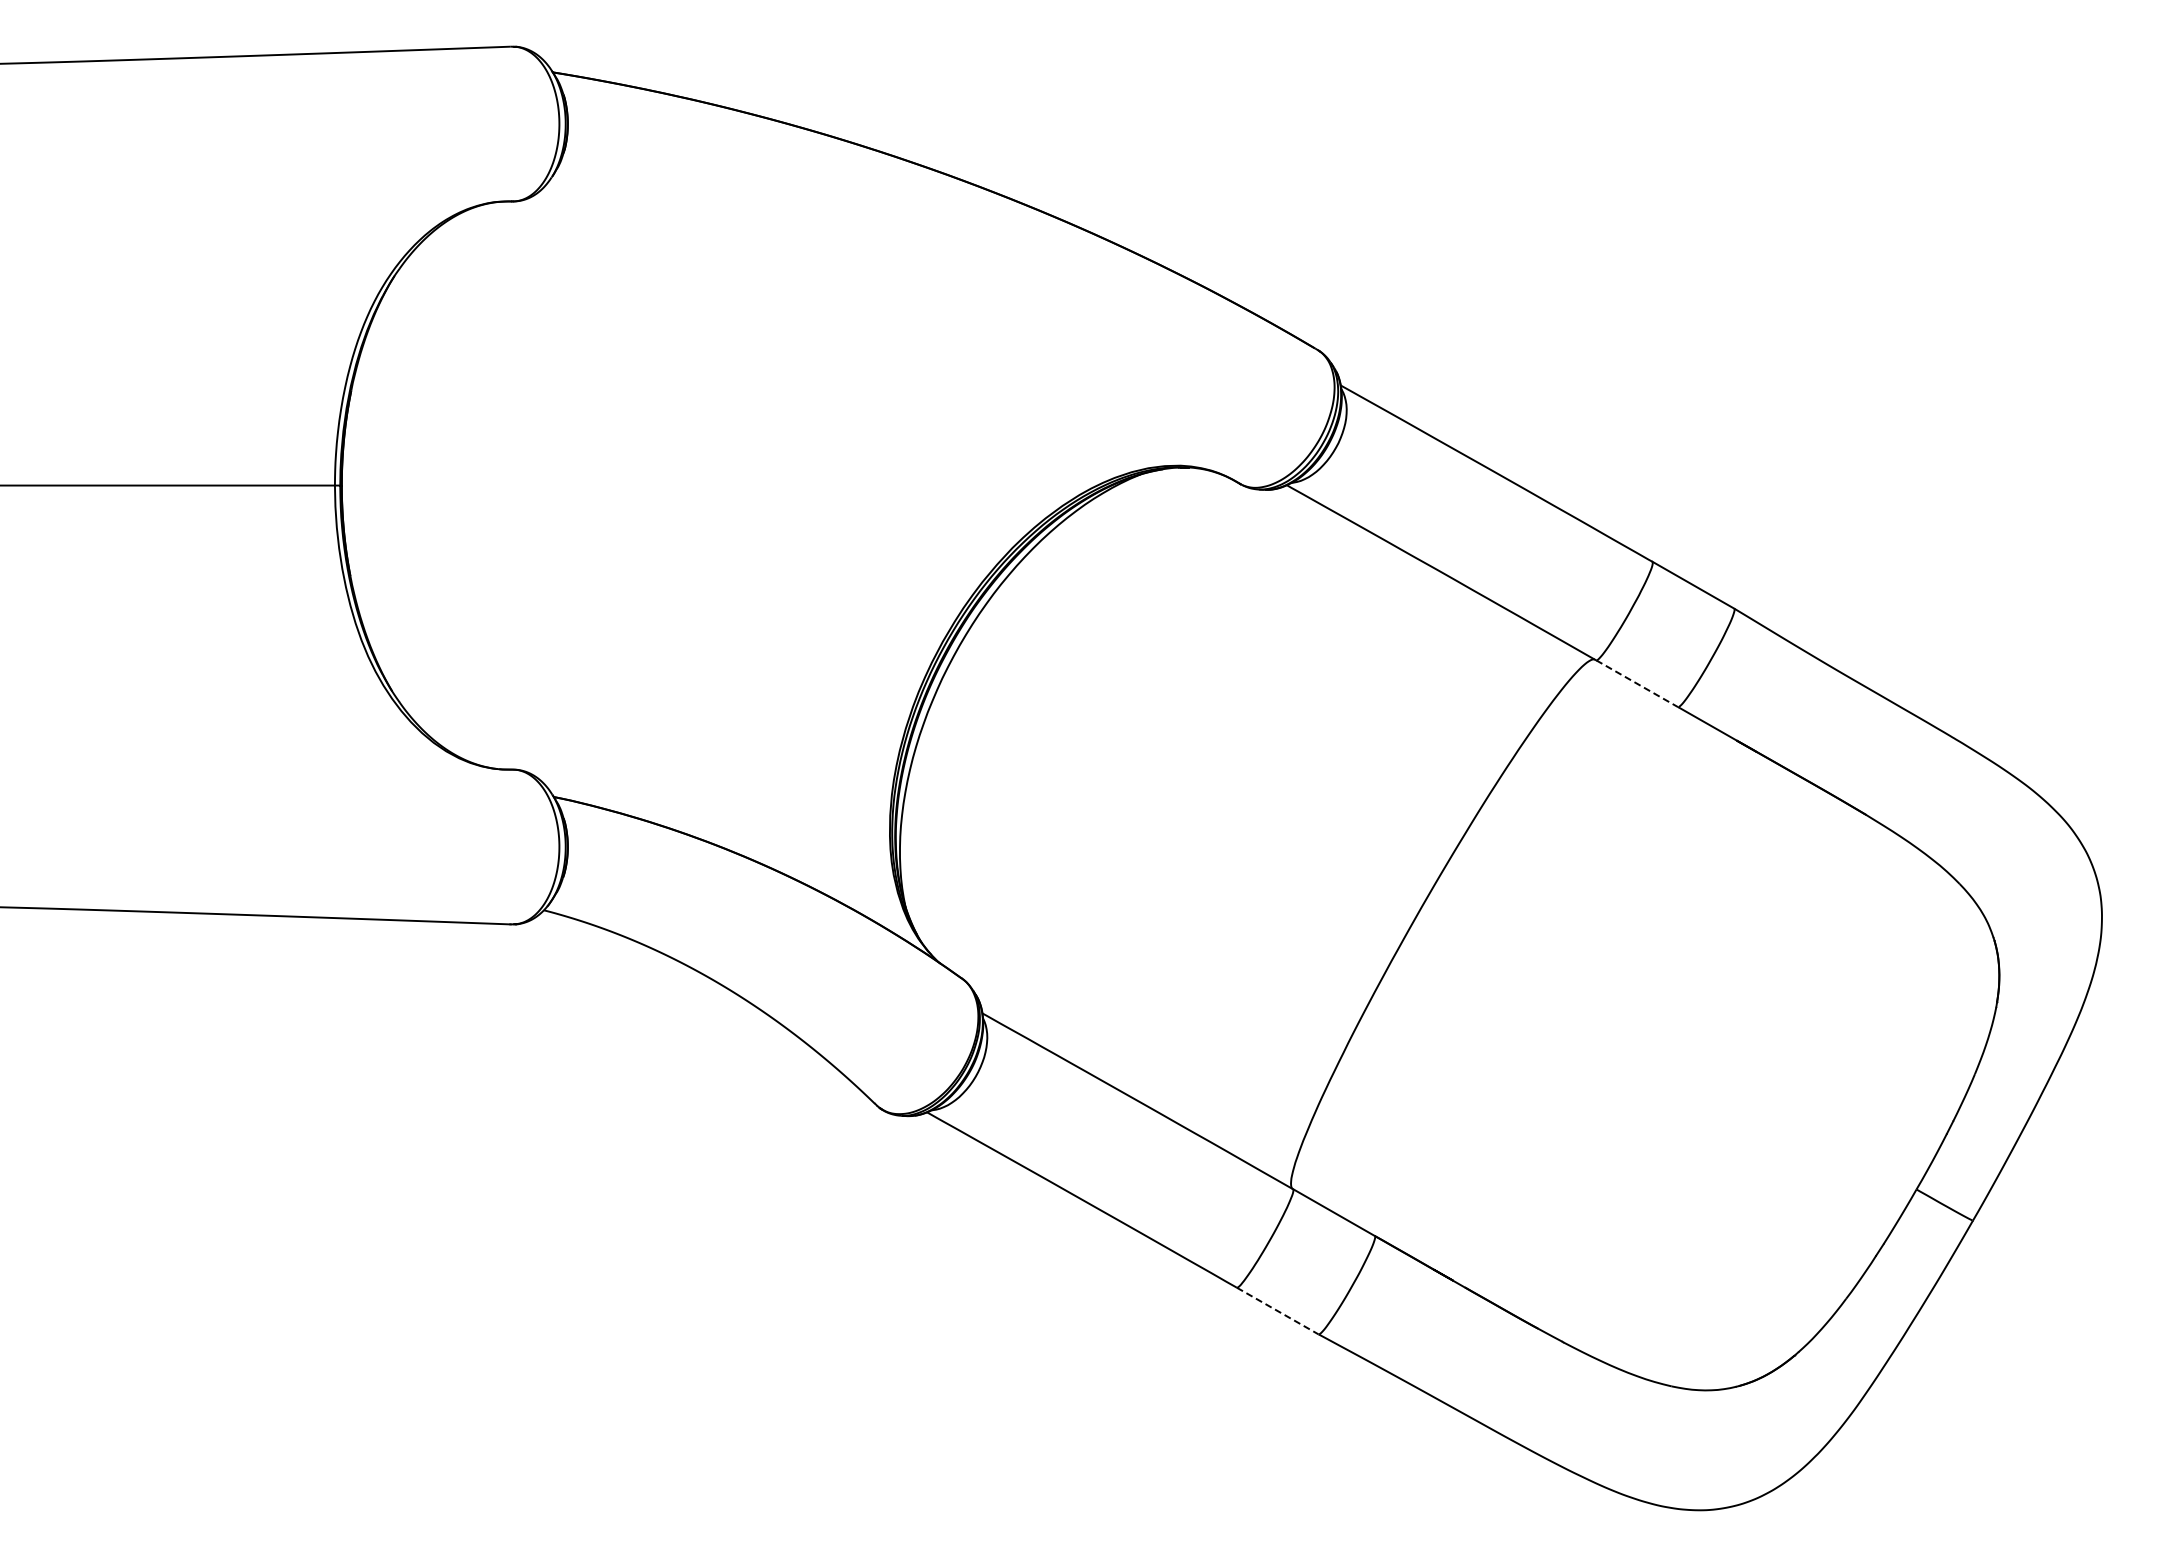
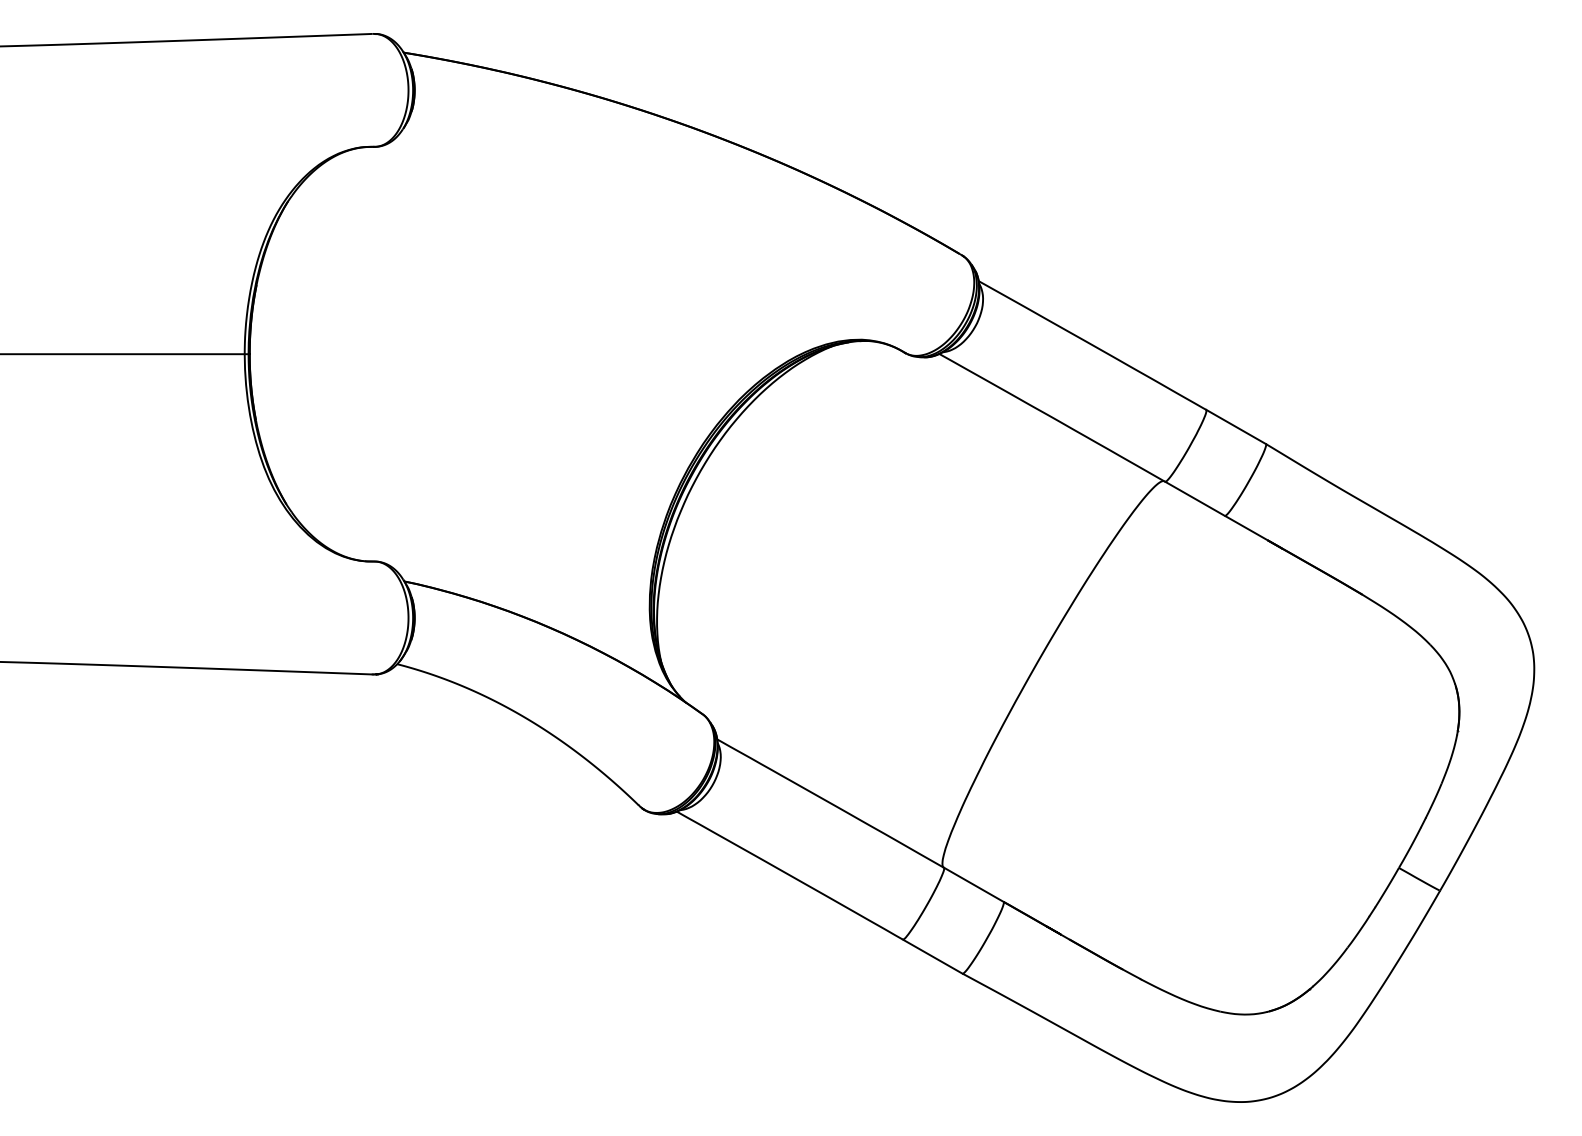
line: (1637, 683) -> (1195, 498), dashed -> solid
line: (1278, 1311) -> (933, 956), dashed -> solid

